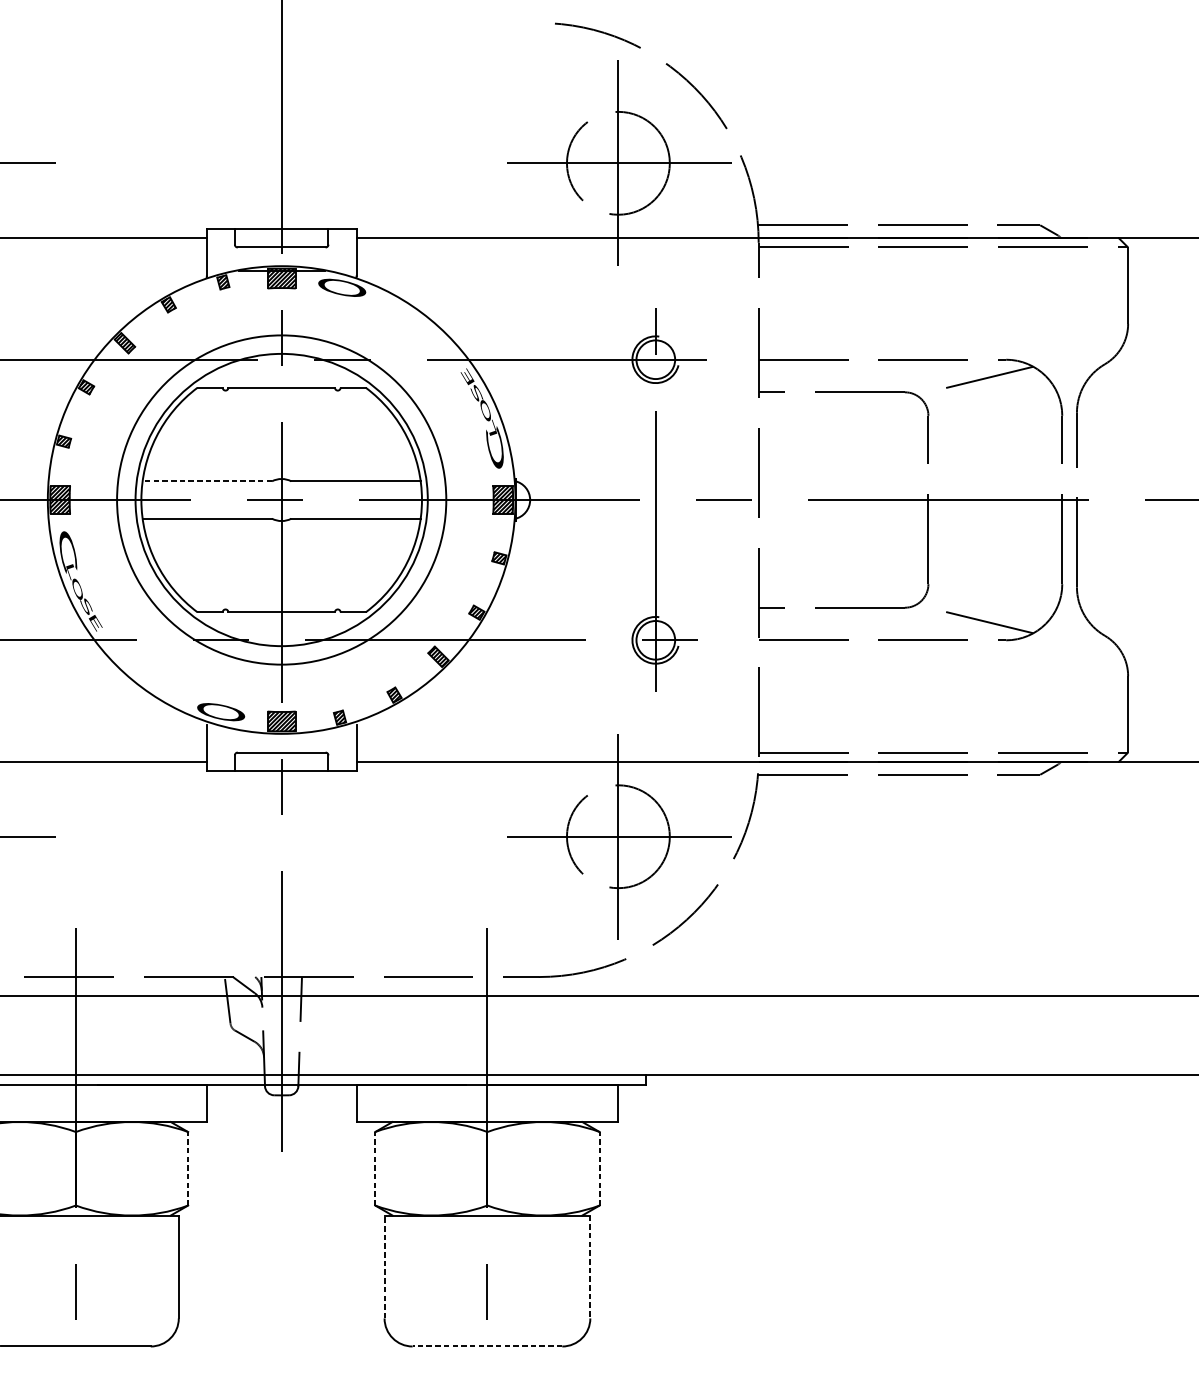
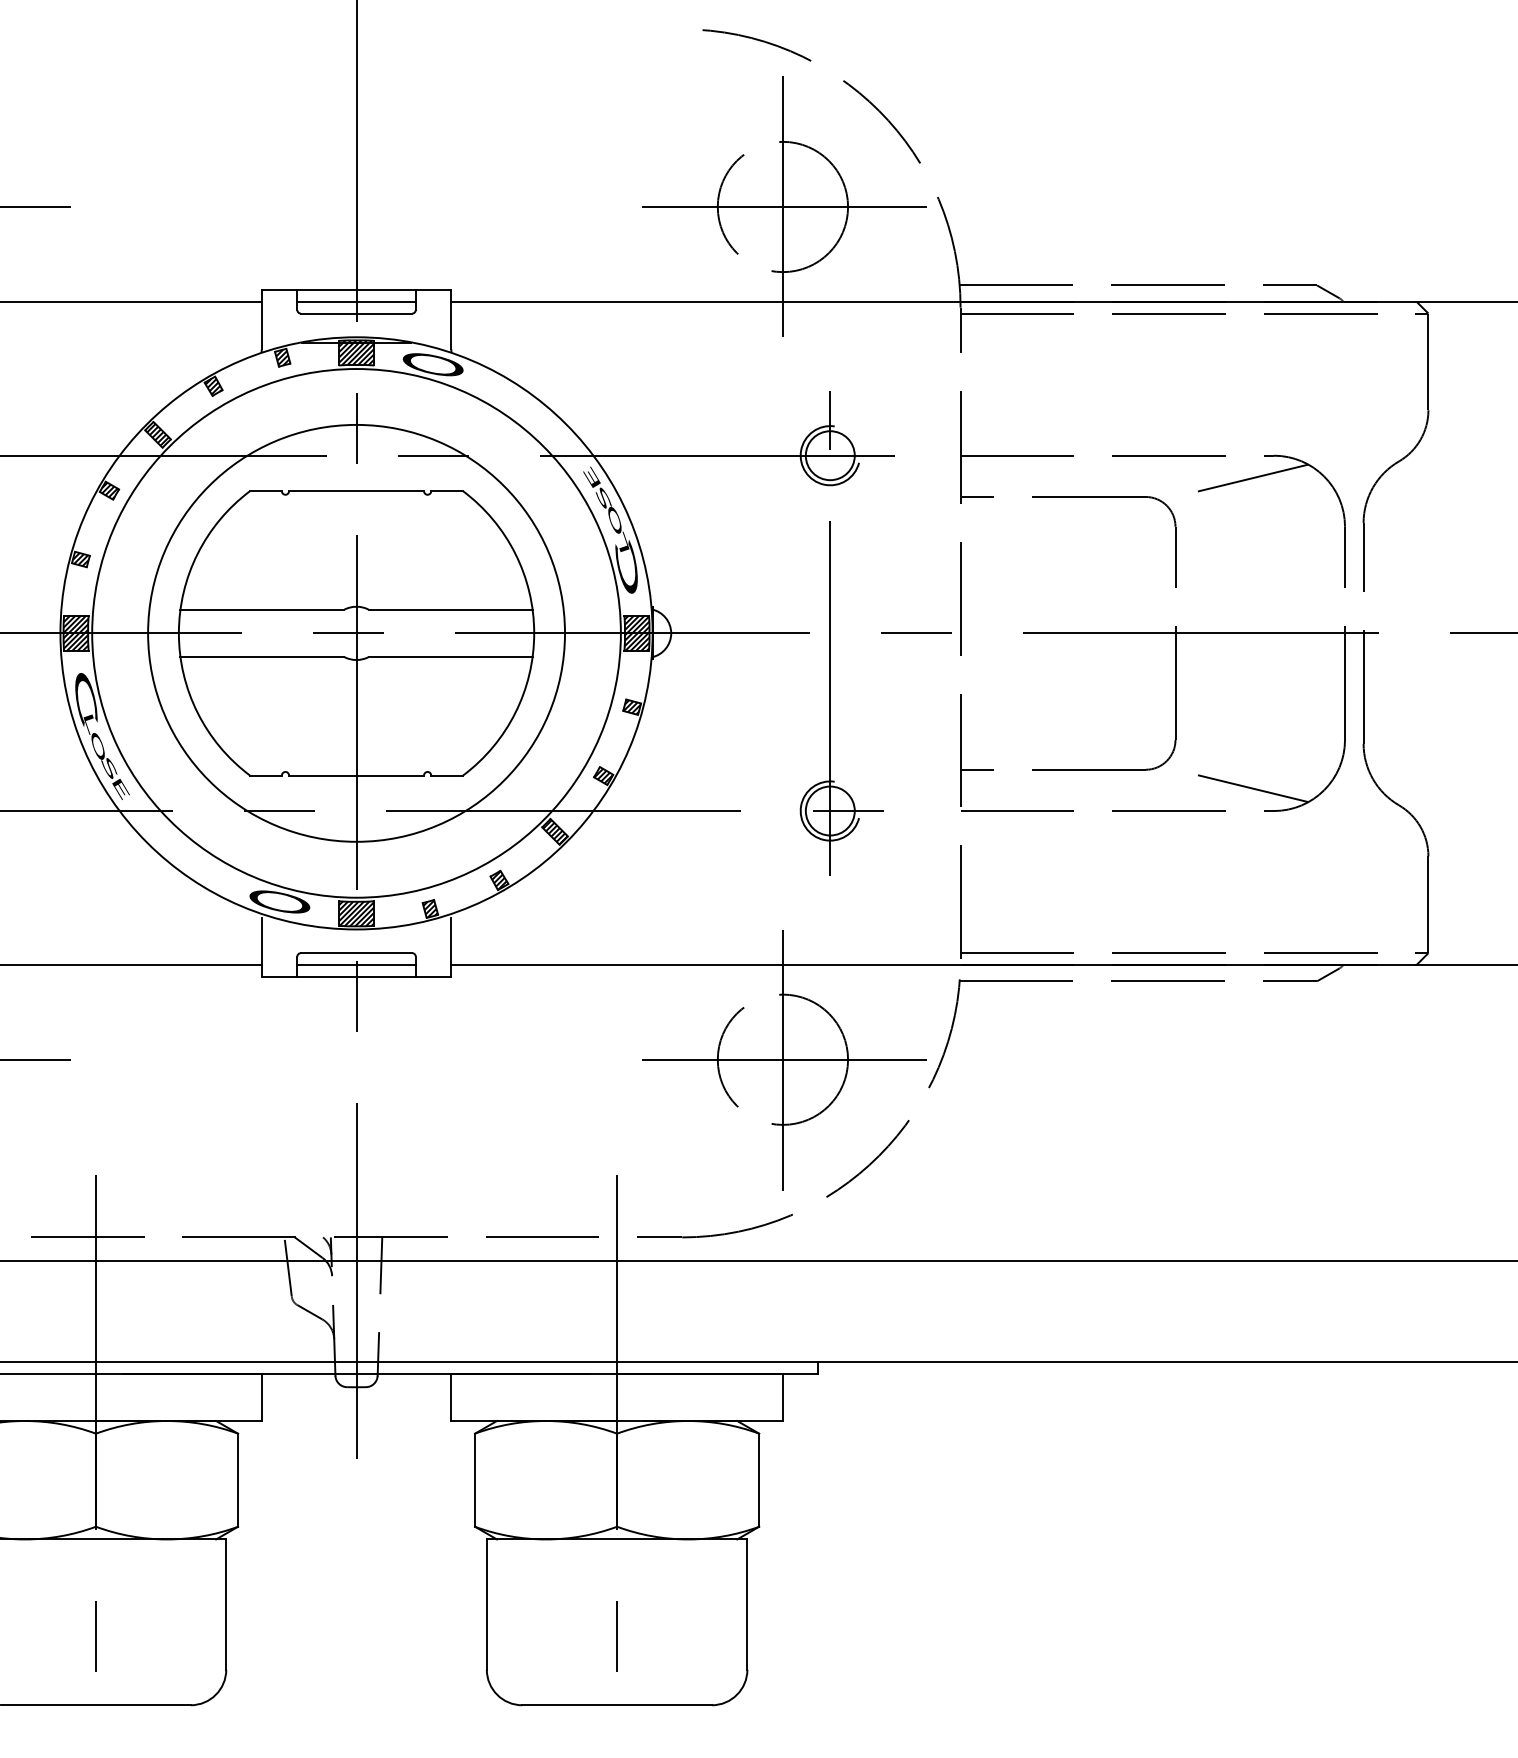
line: (281, 237) -> (356, 301), added
line: (207, 481) -> (262, 609), dashed -> solid
circle: (281, 500) -> (356, 633), size x1.43
line: (281, 762) -> (356, 965), added
line: (188, 1169) -> (238, 1480), dashed -> solid
line: (374, 1169) -> (474, 1480), dashed -> solid
line: (599, 1169) -> (759, 1480), dashed -> solid
line: (384, 1266) -> (486, 1604), dashed -> solid
line: (590, 1267) -> (747, 1605), dashed -> solid
line: (487, 1346) -> (617, 1705), dashed -> solid

